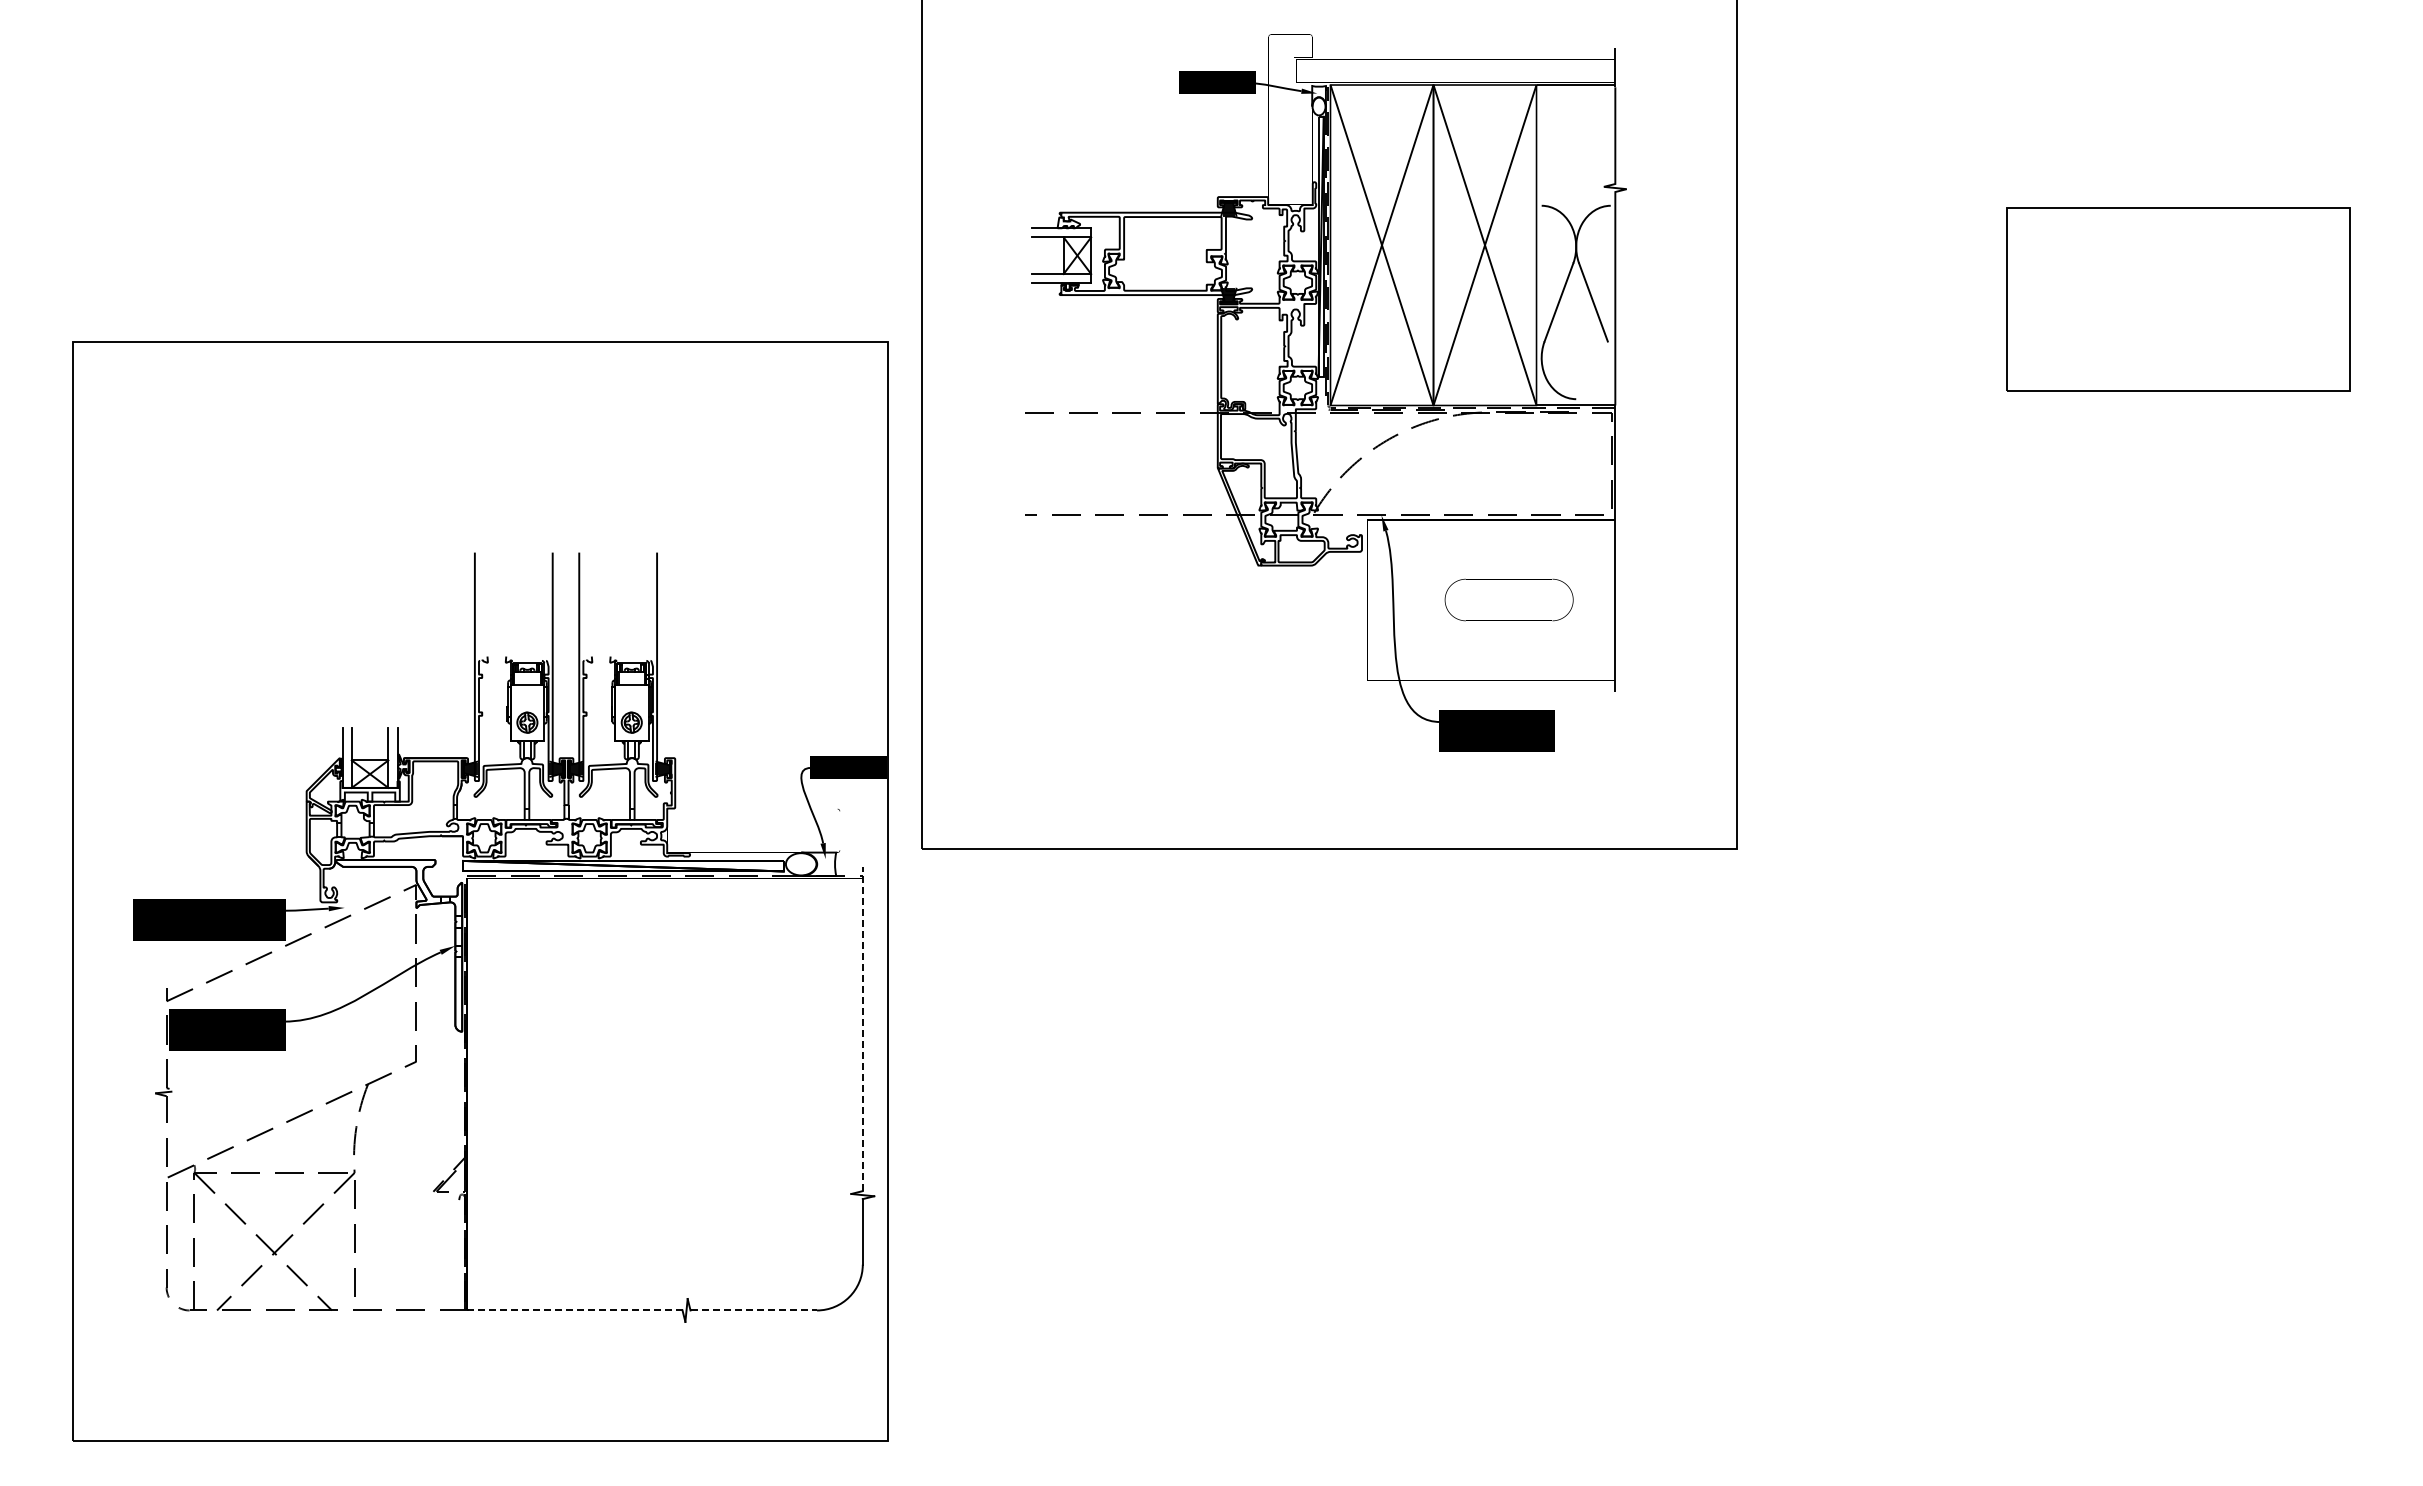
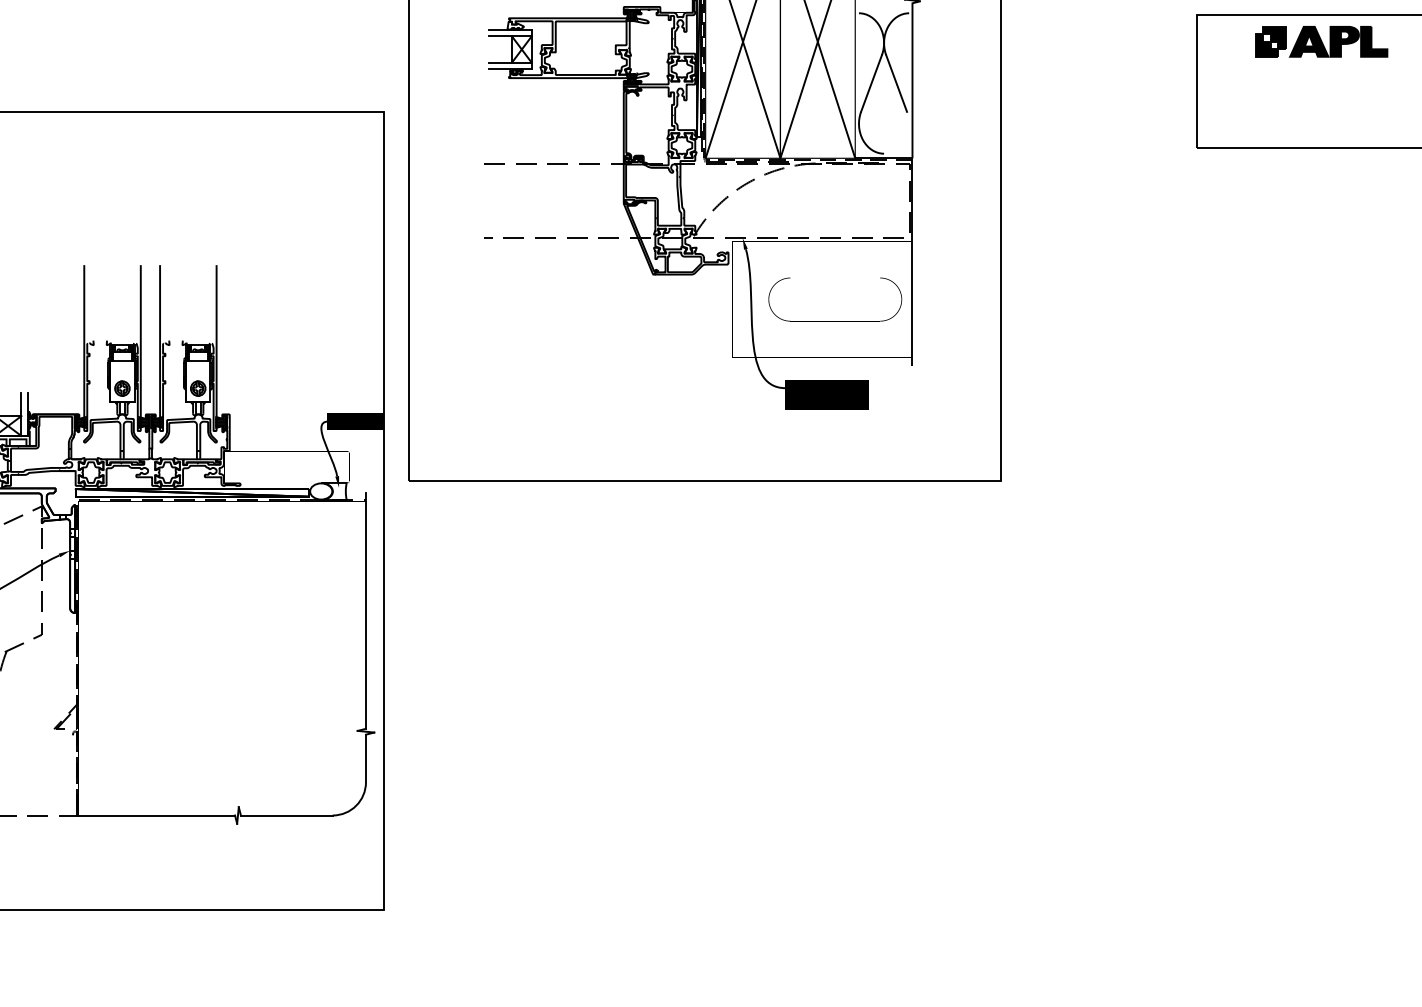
part: (2178, 244) -> (1321, 41), added
part: (1509, 599) -> (835, 299), size x1.43
line: (862, 1028) -> (365, 610), dashed -> solid
line: (574, 1310) -> (156, 815), dashed -> solid
line: (754, 1310) -> (287, 815), dashed -> solid

